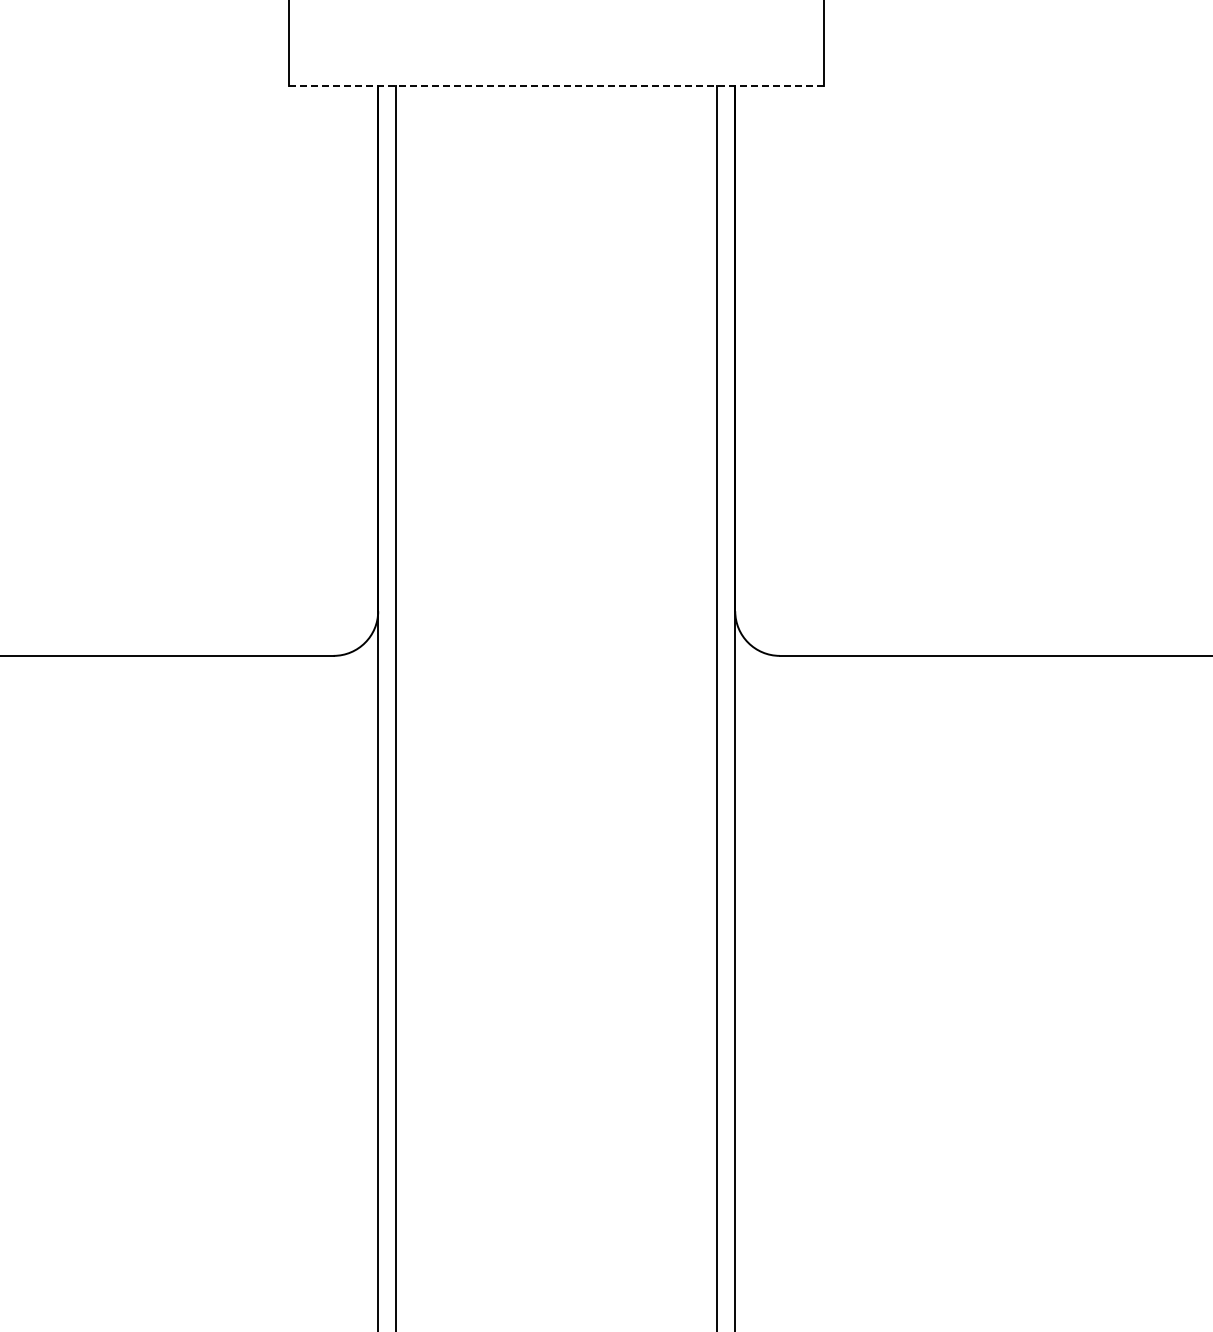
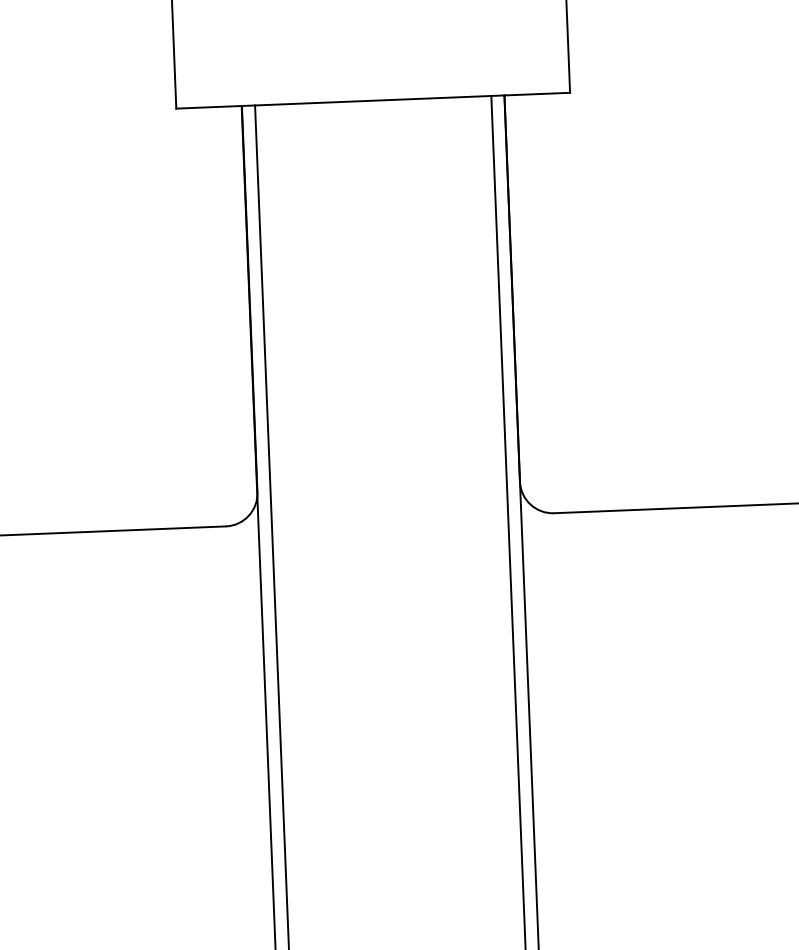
line: (556, 85) -> (373, 100), dashed -> solid

